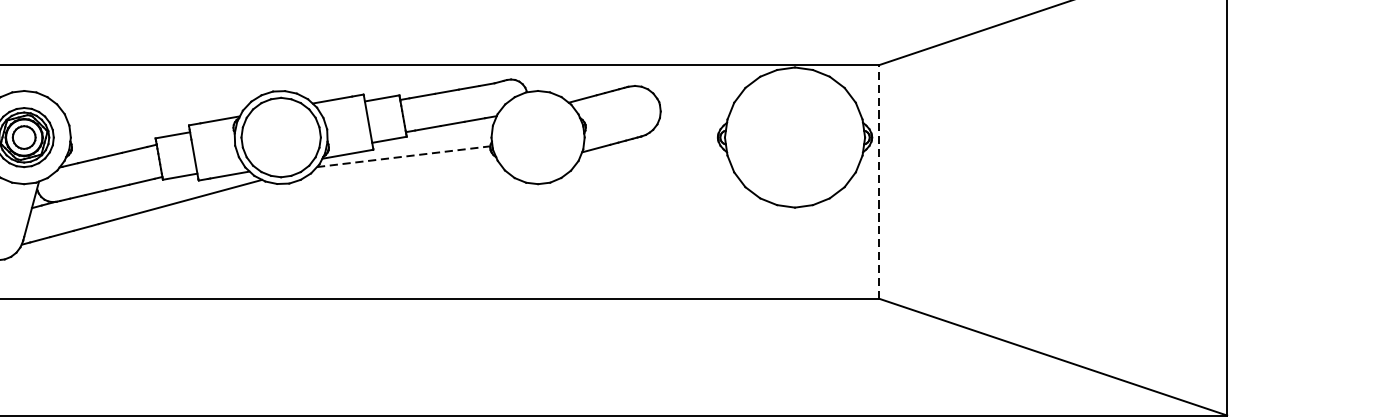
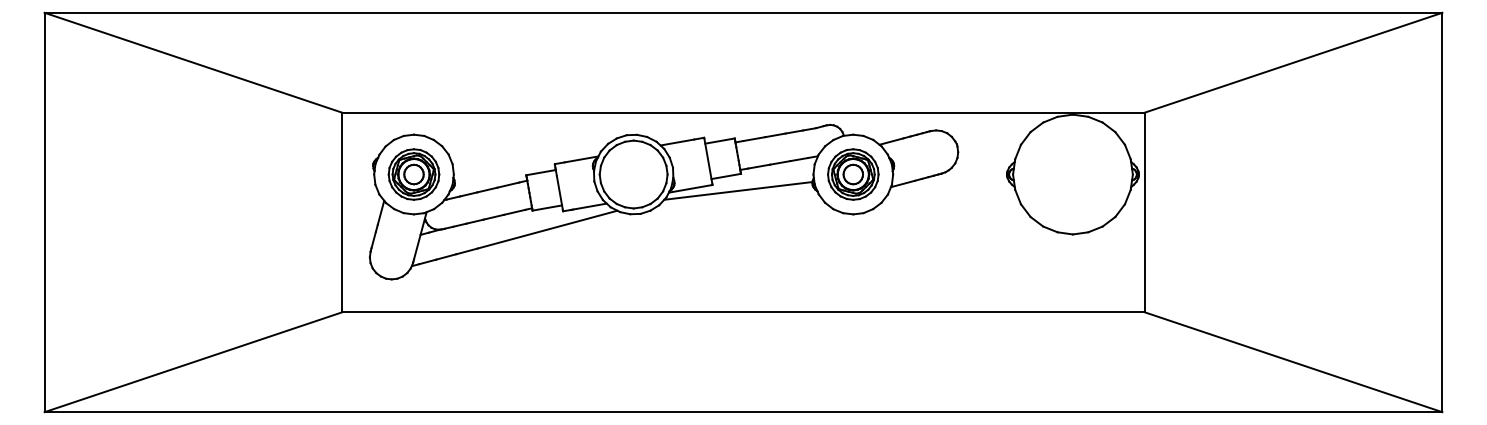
part: (538, 137) -> (853, 174), added
line: (403, 156) -> (738, 190), dashed -> solid
line: (878, 181) -> (1144, 212), dashed -> solid

